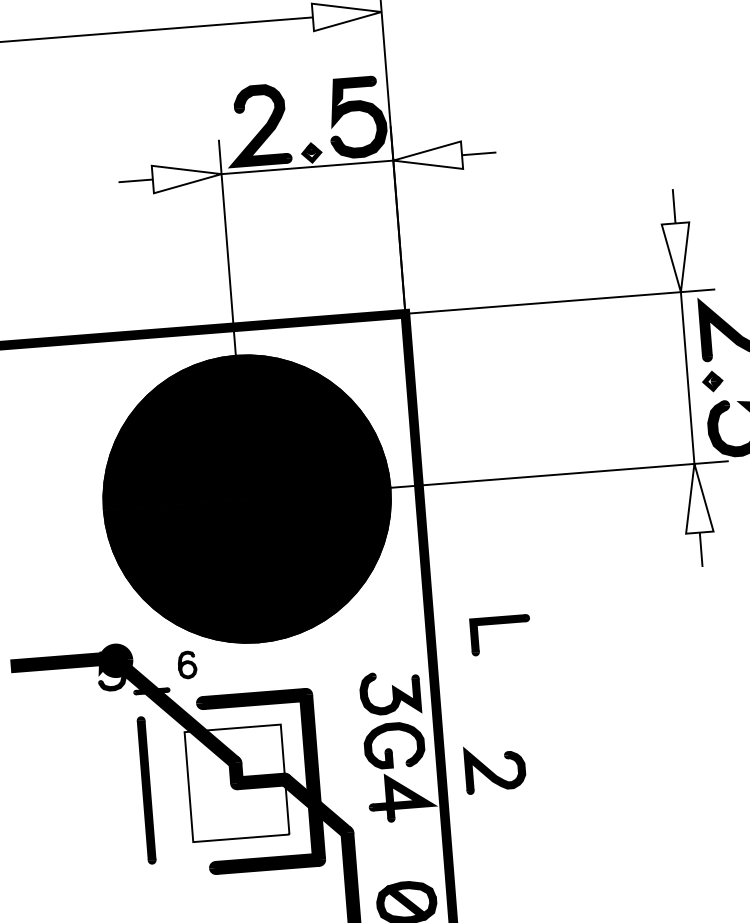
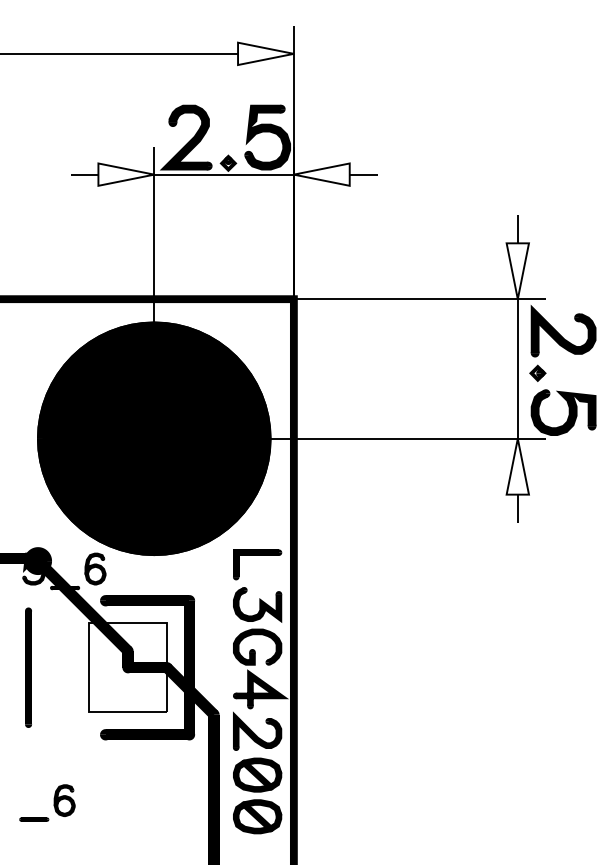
part: (499, 623) -> (257, 555), moved
part: (187, 664) -> (95, 568), size x1.43
part: (495, 767) -> (257, 730), moved
part: (146, 790) -> (28, 667), moved

